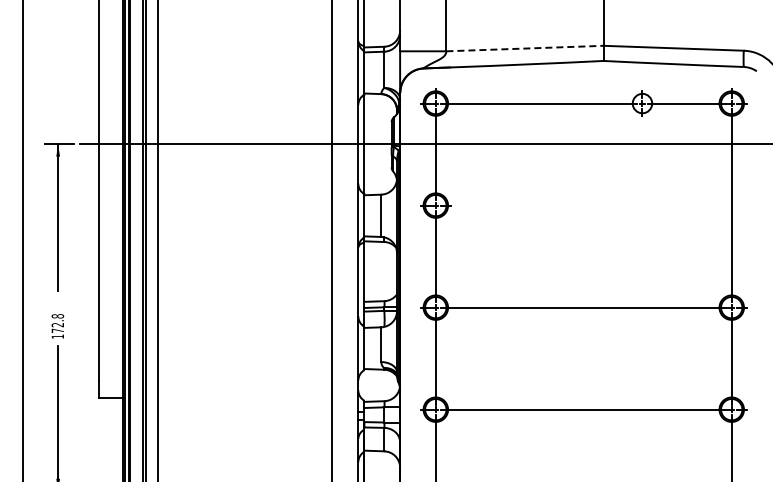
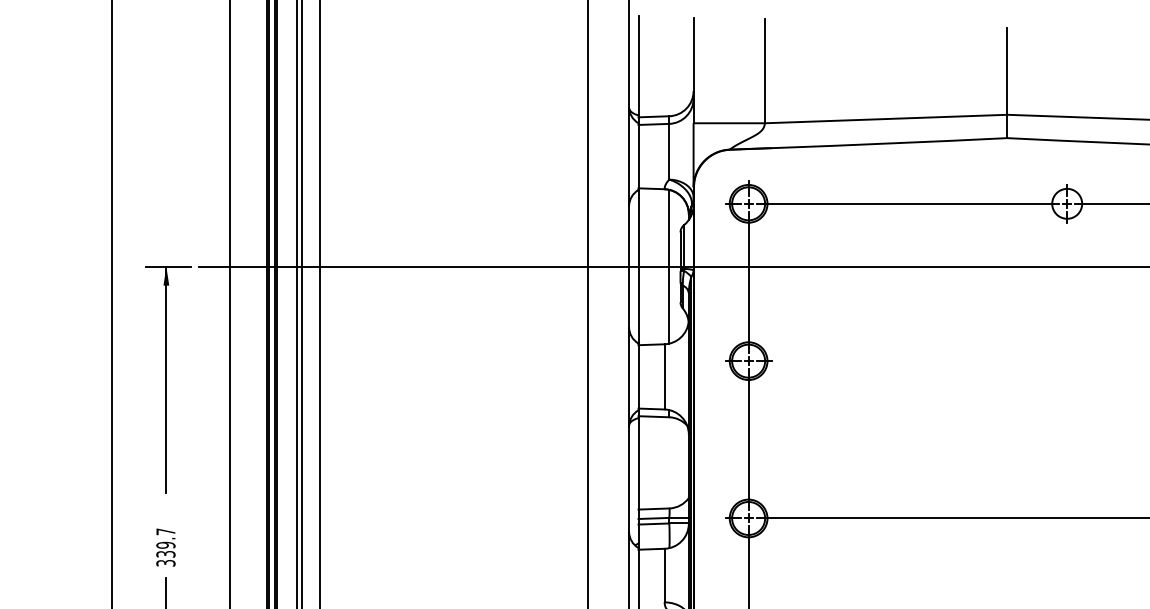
line: (524, 48) -> (885, 118), dashed -> solid
line: (384, 144) -> (669, 266), added
text: (57, 326) -> (165, 547), 172.8 -> 339.7

